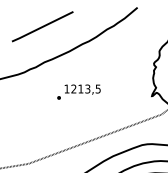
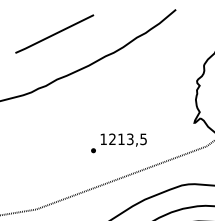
text: (78, 91) -> (118, 142), moved

